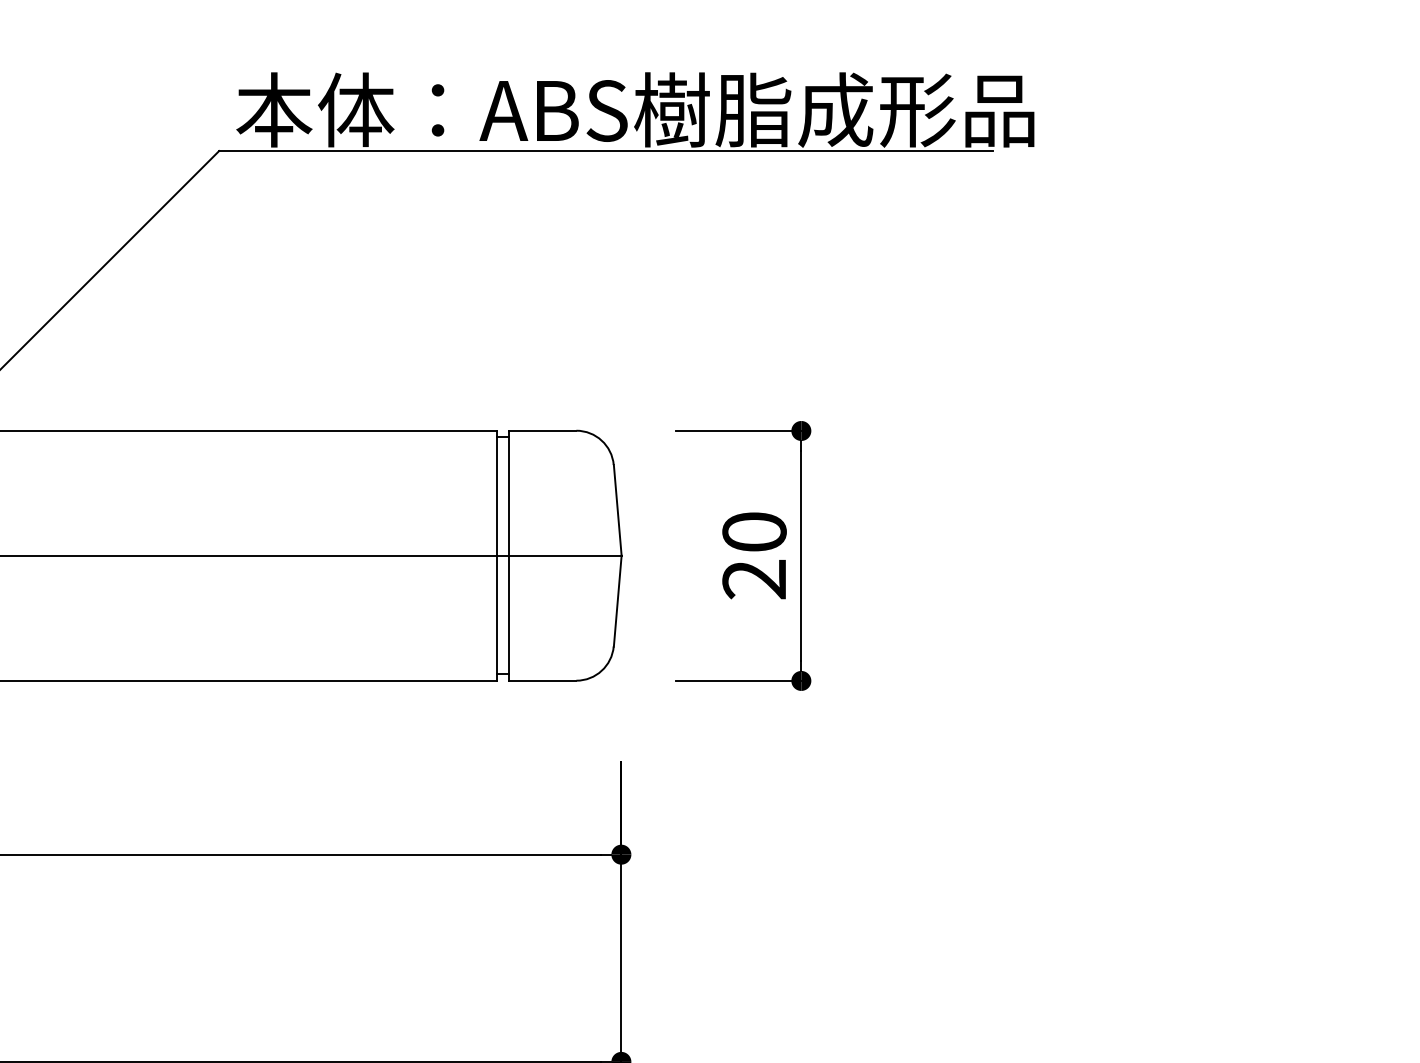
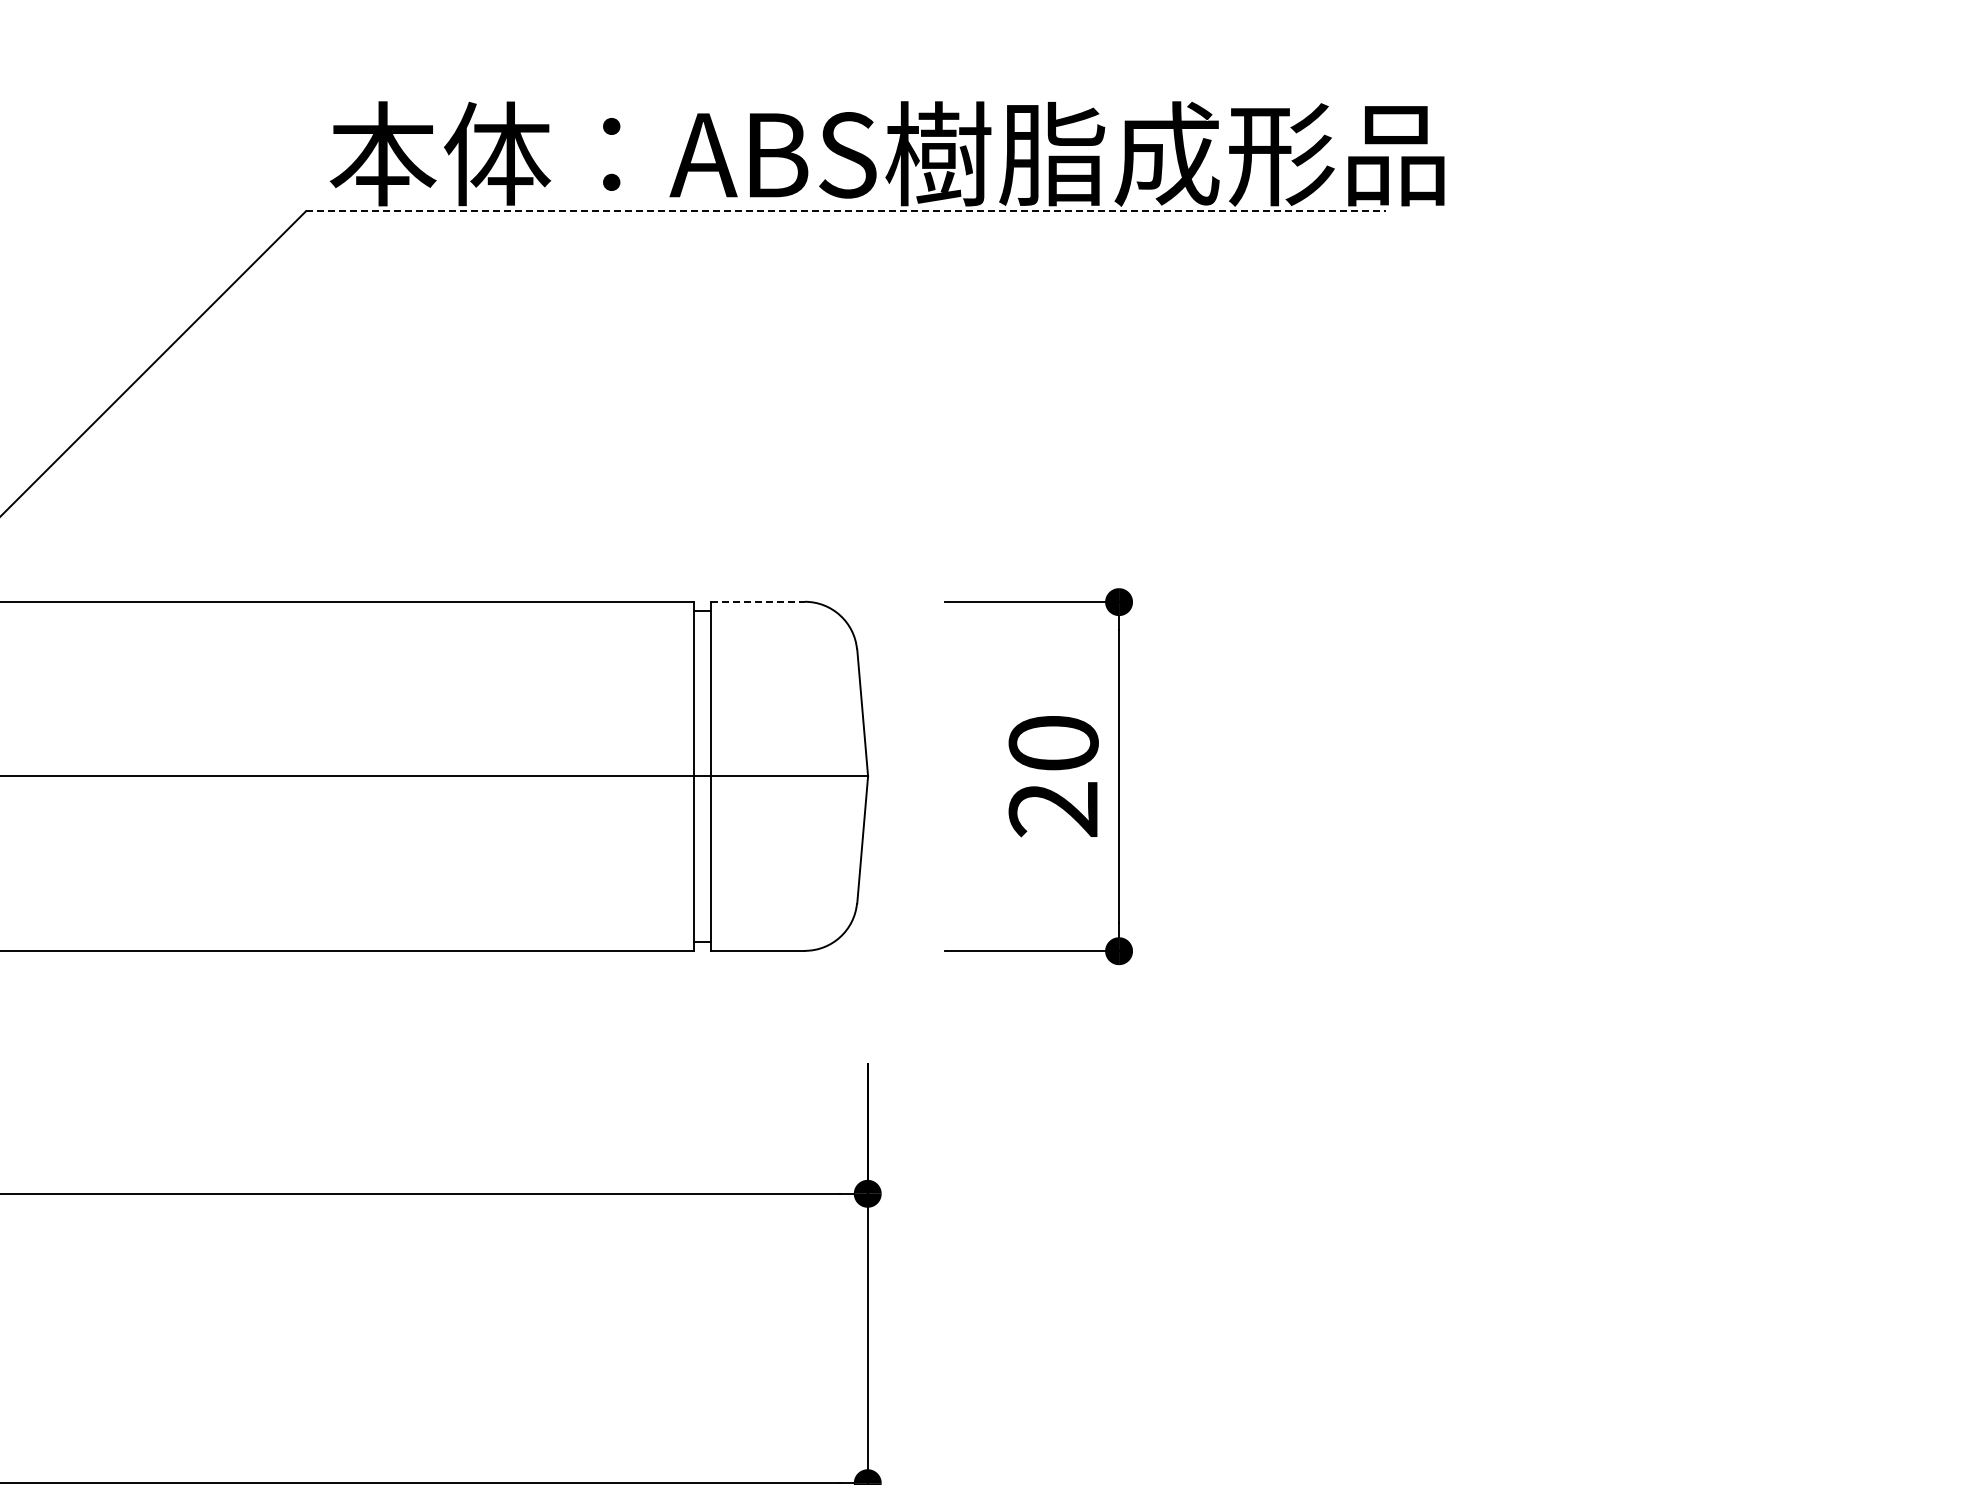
line: (606, 151) -> (846, 211), solid -> dashed
line: (542, 430) -> (757, 601), solid -> dashed

